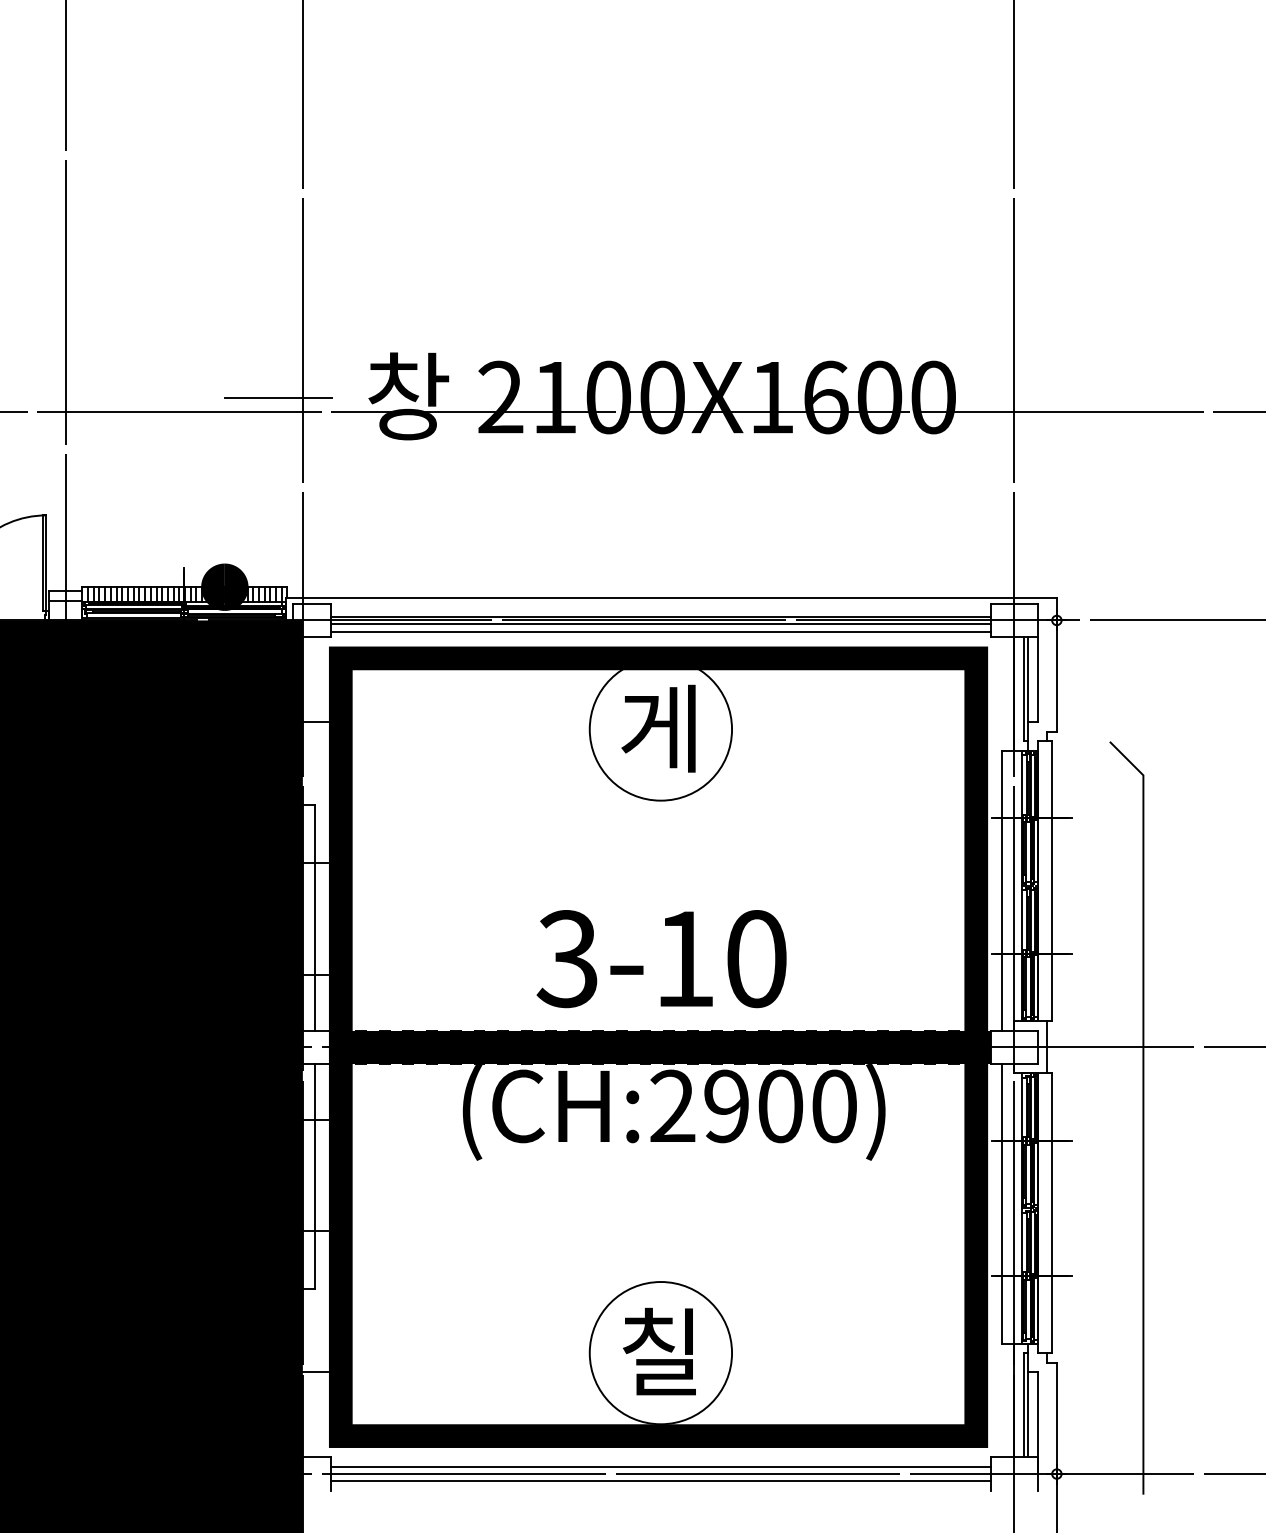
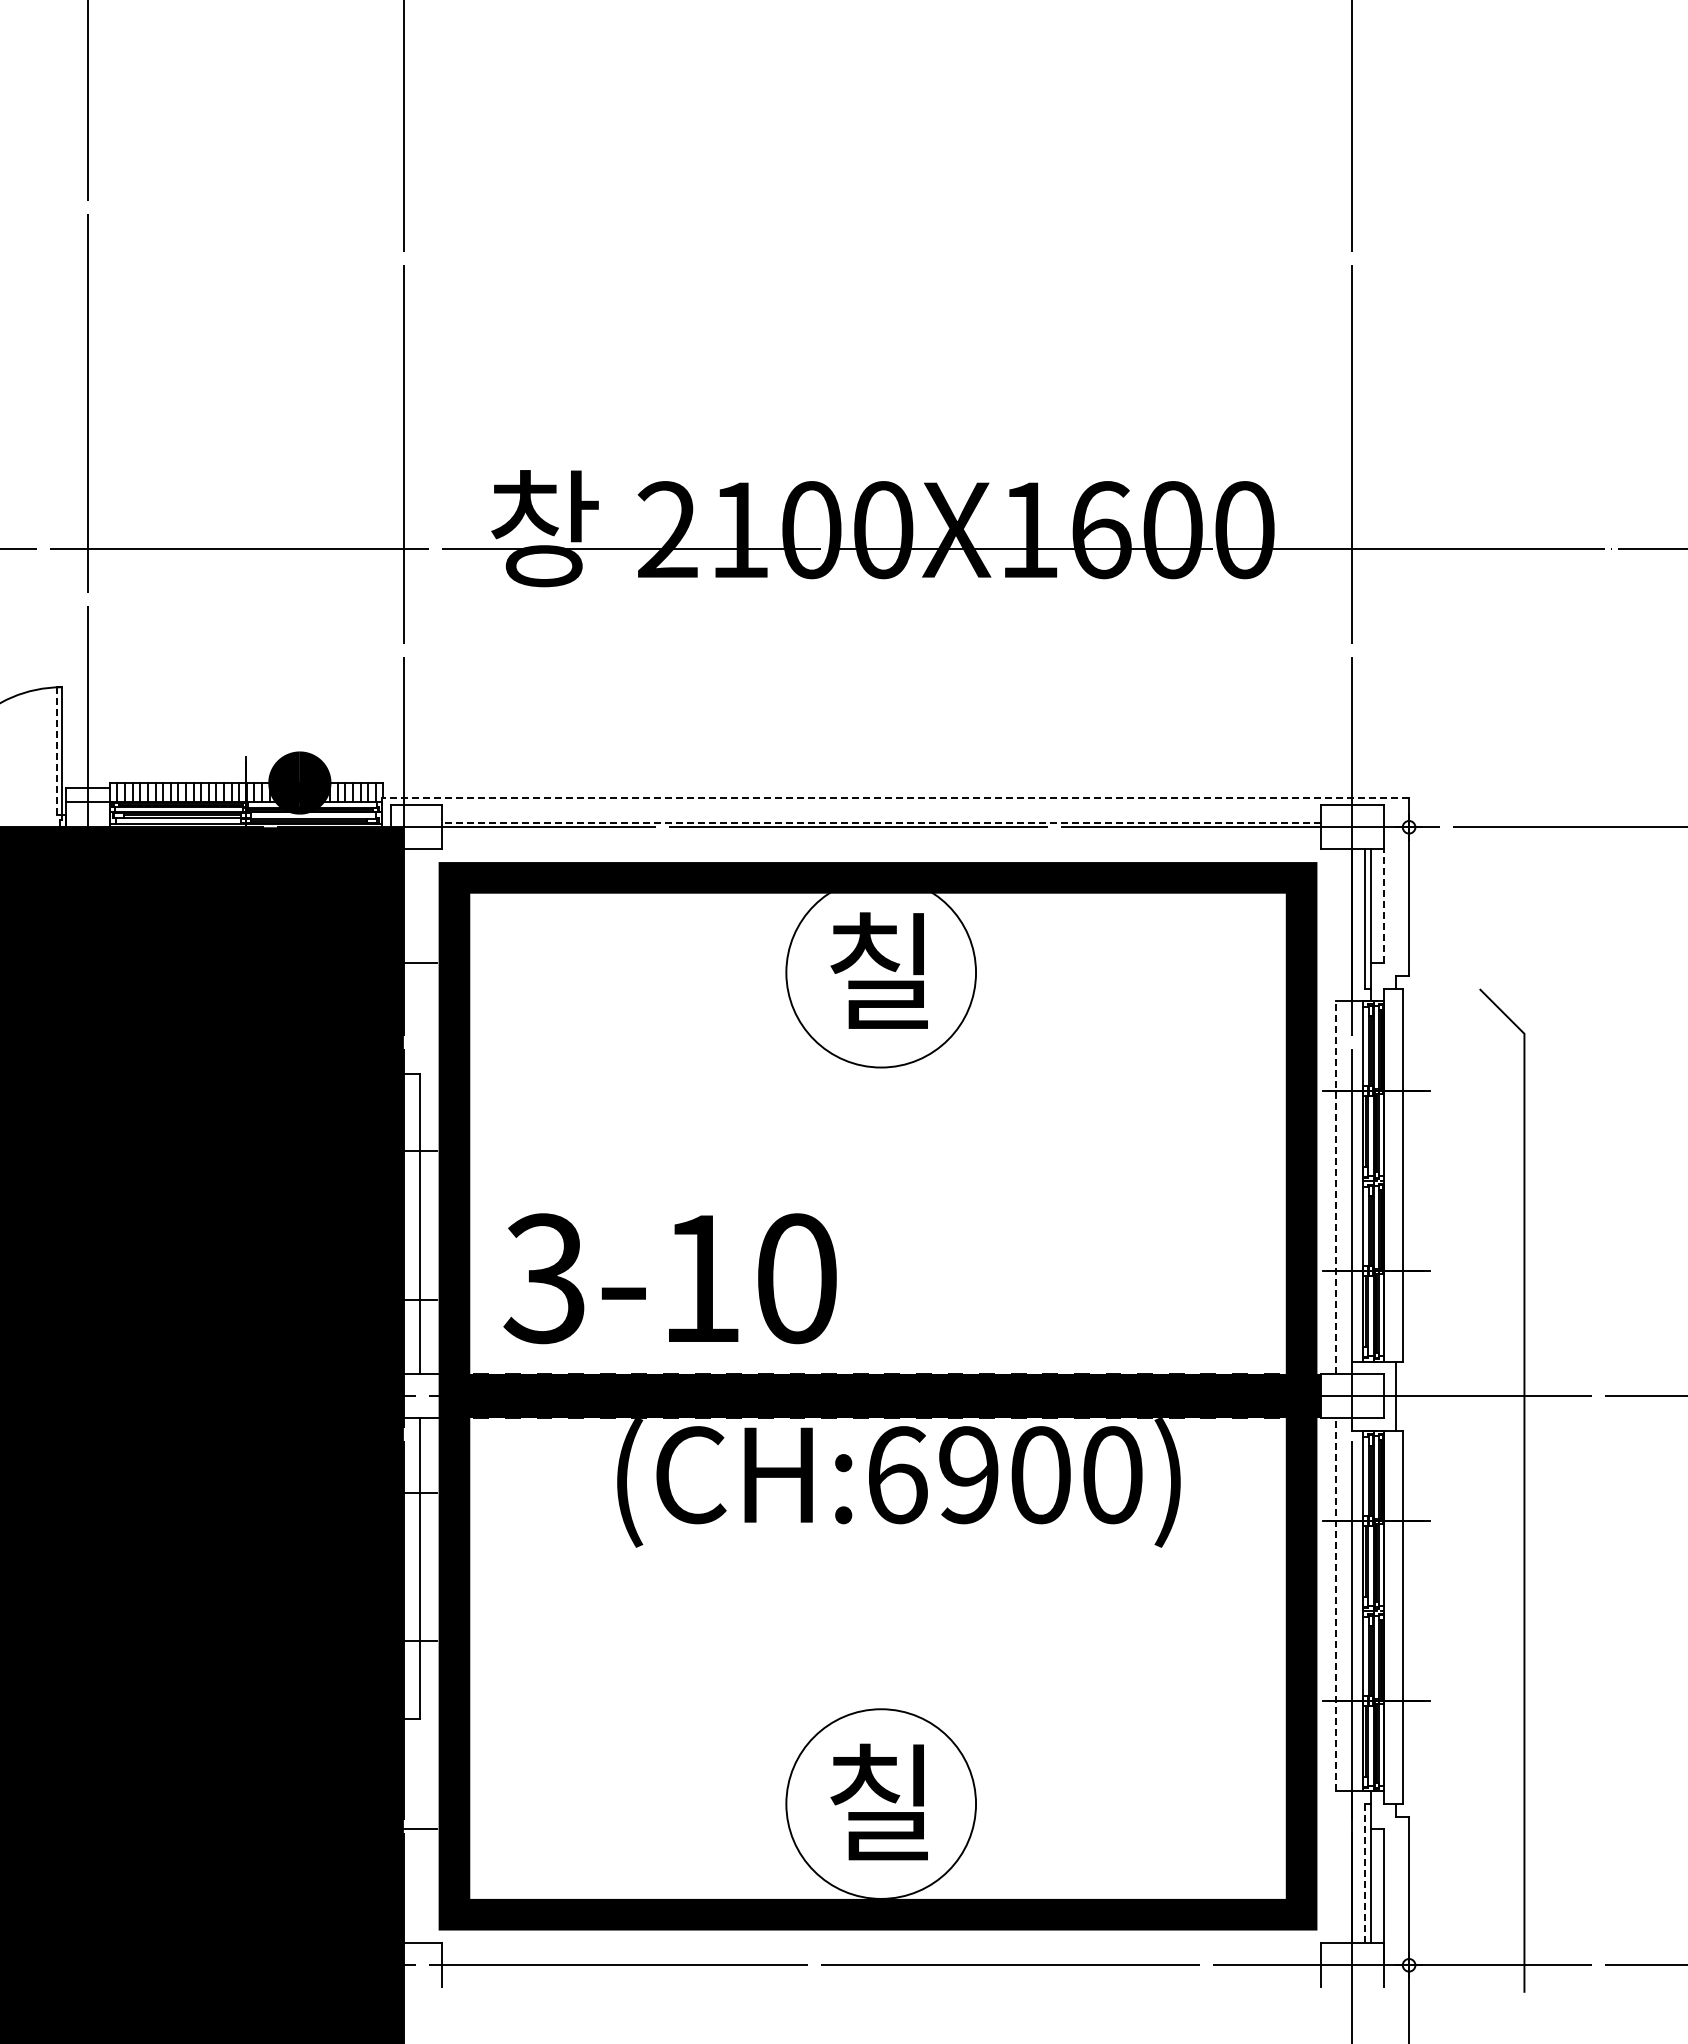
line: (277, 397) -> (370, 530), removed
line: (43, 562) -> (57, 750), solid -> dashed
line: (671, 598) -> (895, 797), solid -> dashed
line: (660, 616) -> (880, 822), solid -> dashed
line: (660, 623) -> (880, 831), removed
line: (660, 632) -> (880, 843), removed
line: (1037, 679) -> (1383, 906), solid -> dashed
text: (658, 728) -> (877, 971), 게 -> 칠
line: (1002, 890) -> (1336, 1187), solid -> dashed
text: (661, 958) -> (669, 1278), moved
text: (673, 1106) -> (897, 1475), (CH:2900) -> (CH:6900)
line: (1002, 1203) -> (1336, 1604), solid -> dashed
line: (1023, 1405) -> (1364, 1873), solid -> dashed
line: (660, 1466) -> (880, 1955), removed
line: (660, 1480) -> (880, 1974), removed

